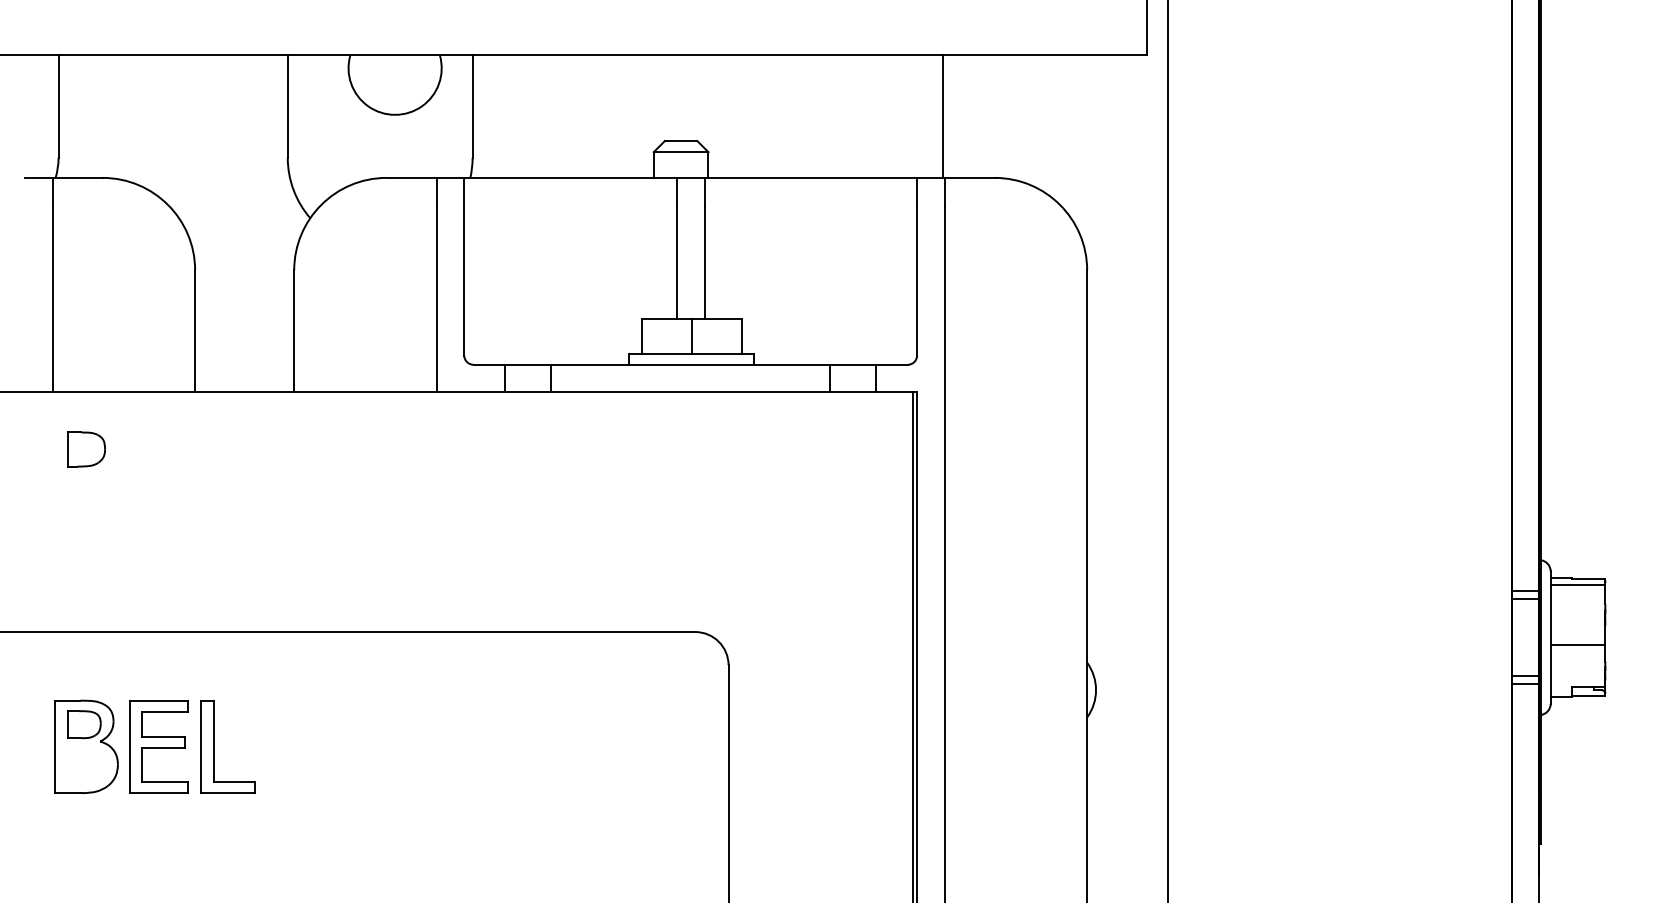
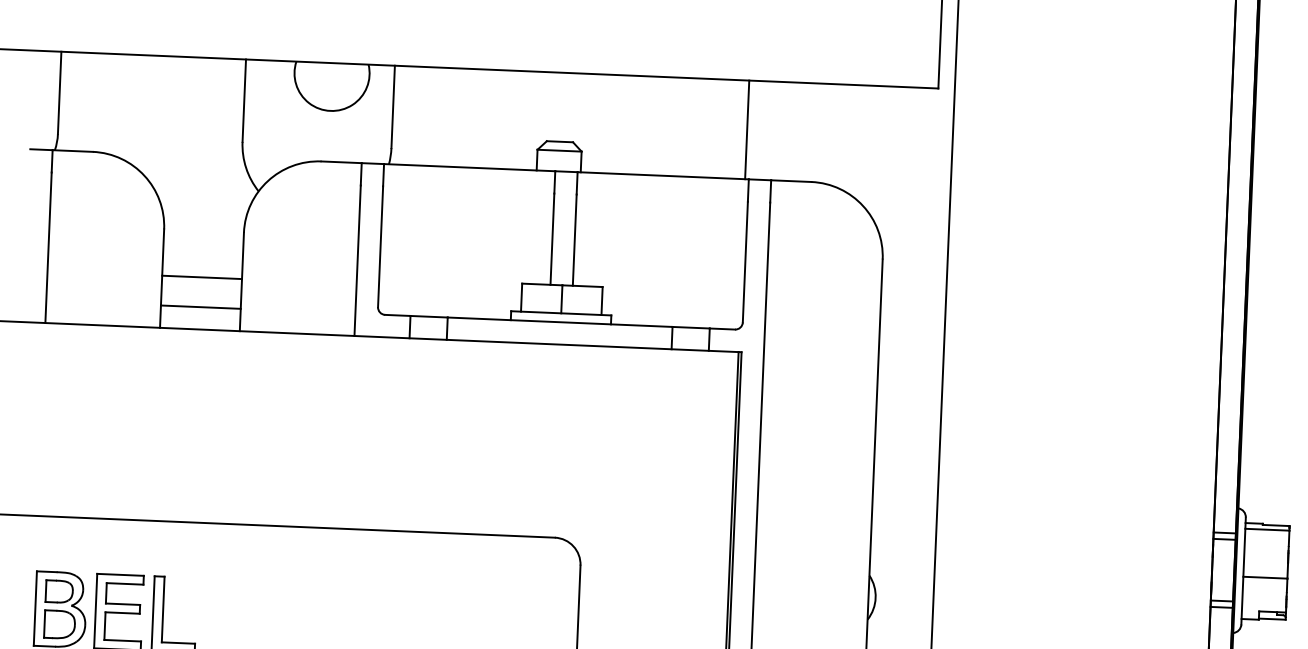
line: (942, 116) -> (747, 129), moved
line: (244, 327) -> (201, 277), added
line: (244, 364) -> (200, 306), added
part: (86, 449) -> (59, 624), moved

